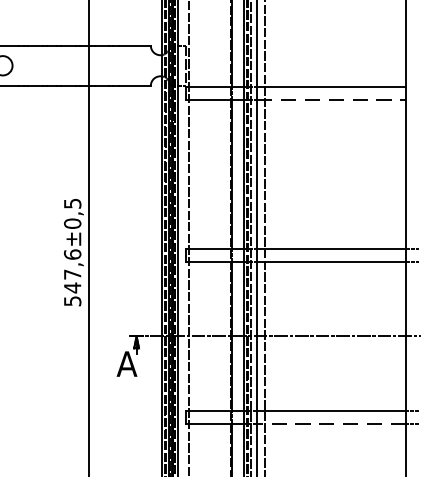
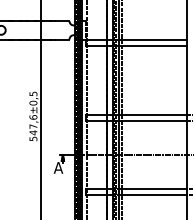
line: (333, 100) -> (153, 46), dashed -> solid
line: (330, 423) -> (152, 195), dashed -> solid

